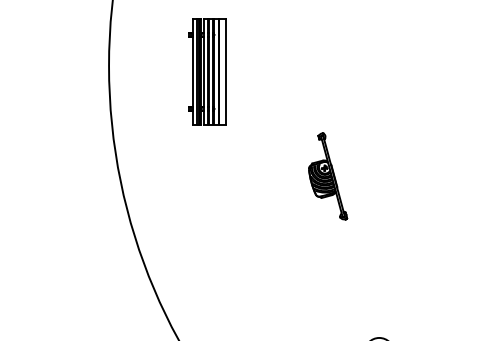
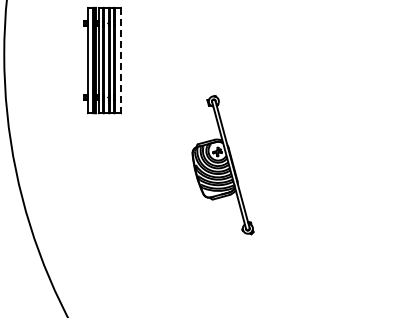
line: (225, 71) -> (120, 60), solid -> dashed
part: (328, 176) -> (223, 165), size x1.6

